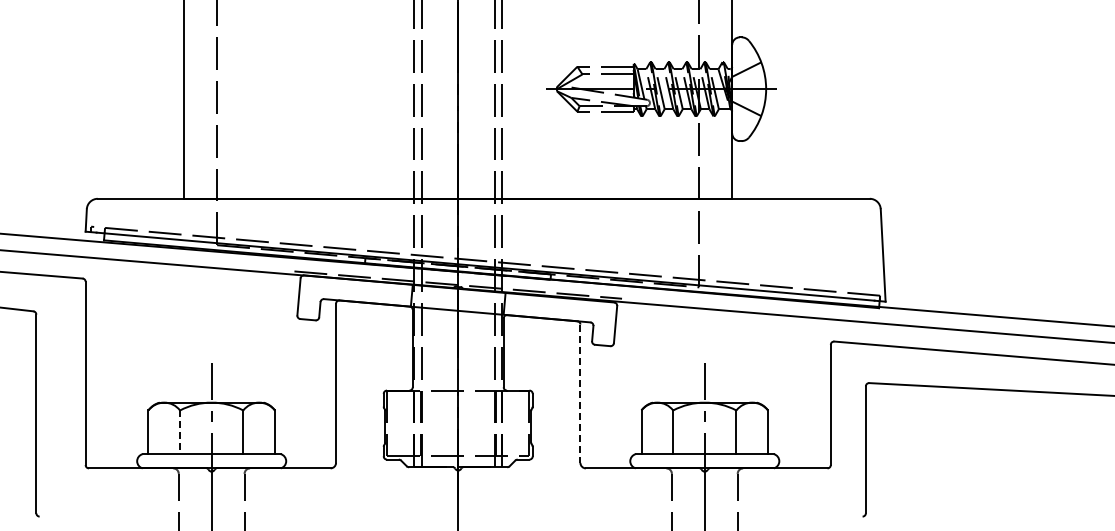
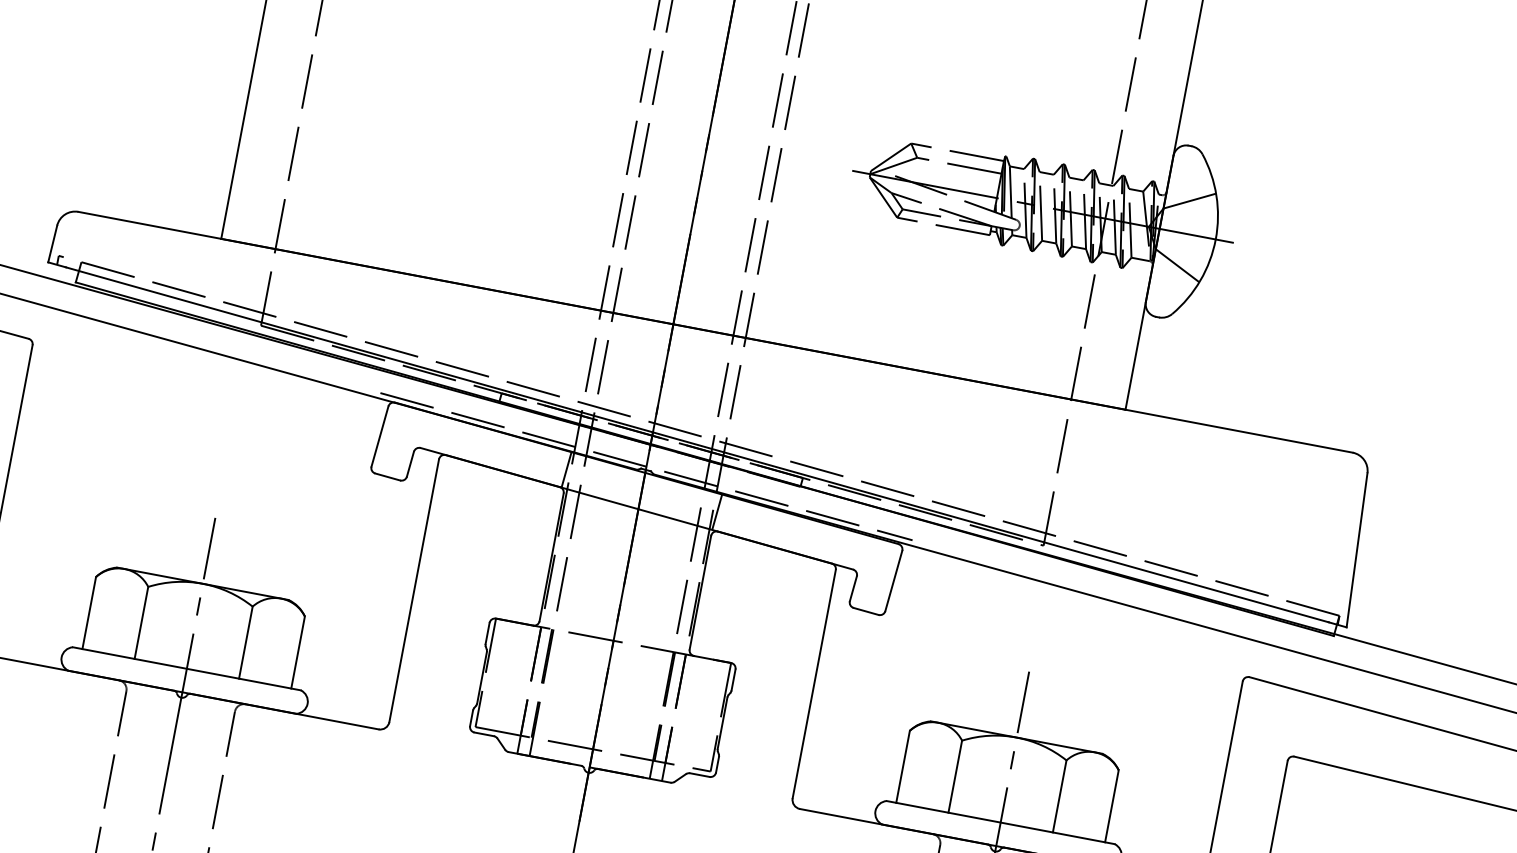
line: (580, 394) -> (814, 685), dashed -> solid
line: (180, 432) -> (142, 623), dashed -> solid

